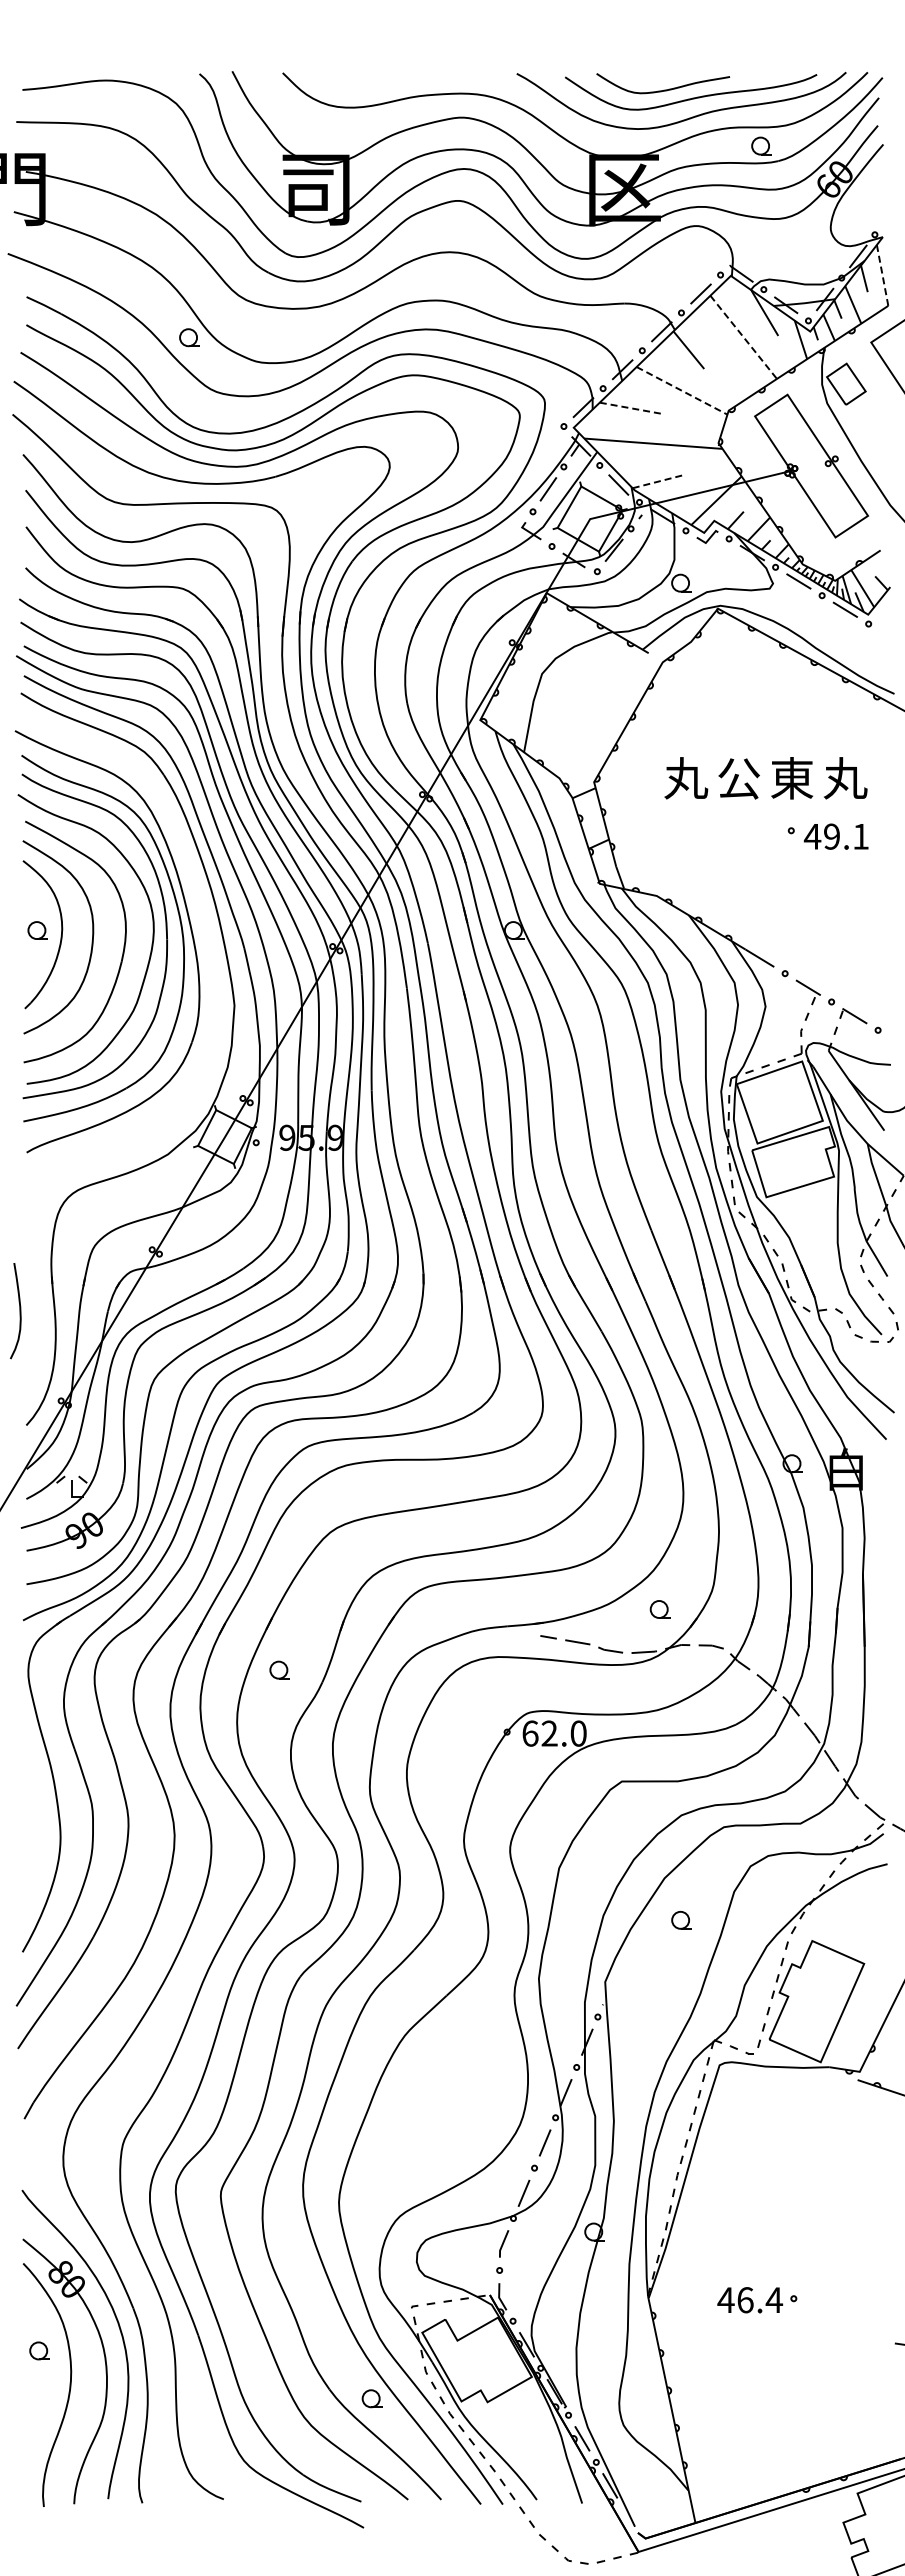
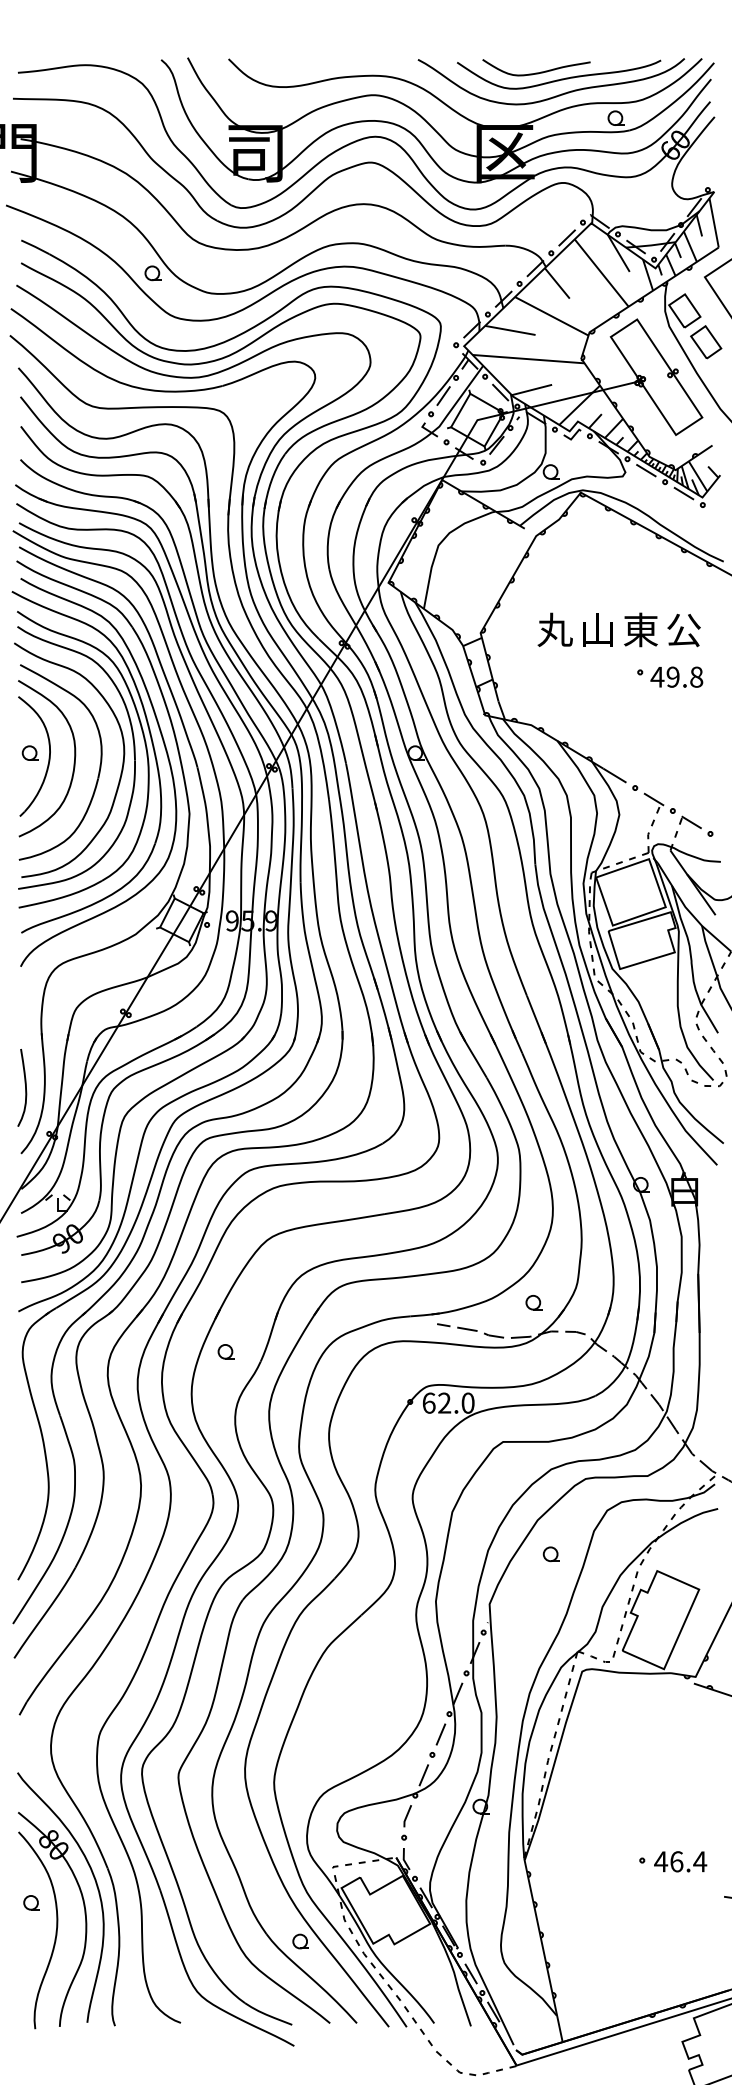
line: (882, 275) -> (714, 222), dashed -> solid
line: (743, 337) -> (601, 273), dashed -> solid
line: (682, 391) -> (552, 316), dashed -> solid
line: (630, 408) -> (510, 330), dashed -> solid
part: (872, 422) -> (705, 341), added
line: (657, 481) -> (531, 389), dashed -> solid
text: (738, 778) -> (597, 630), 公 -> 山
text: (845, 778) -> (684, 630), 丸 -> 公
text: (861, 836) -> (697, 677), 49.1 -> 49.8
curve: (206, 933) -> (166, 755), added
curve: (19, 1311) -> (25, 1088), moved
text: (750, 2300) -> (680, 1862), moved

